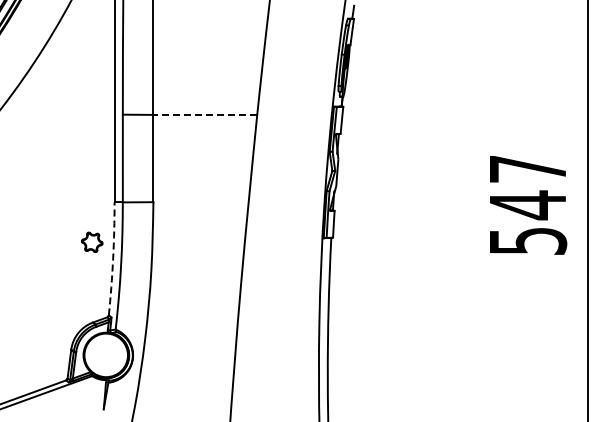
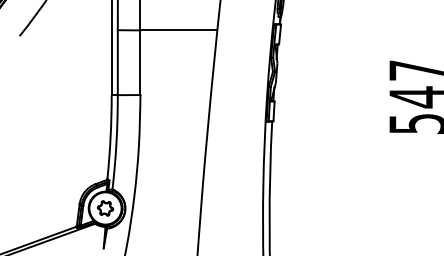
line: (205, 114) -> (179, 30), dashed -> solid
part: (91, 242) -> (104, 208), moved
arc: (113, 258) -> (110, 136), dashed -> solid

